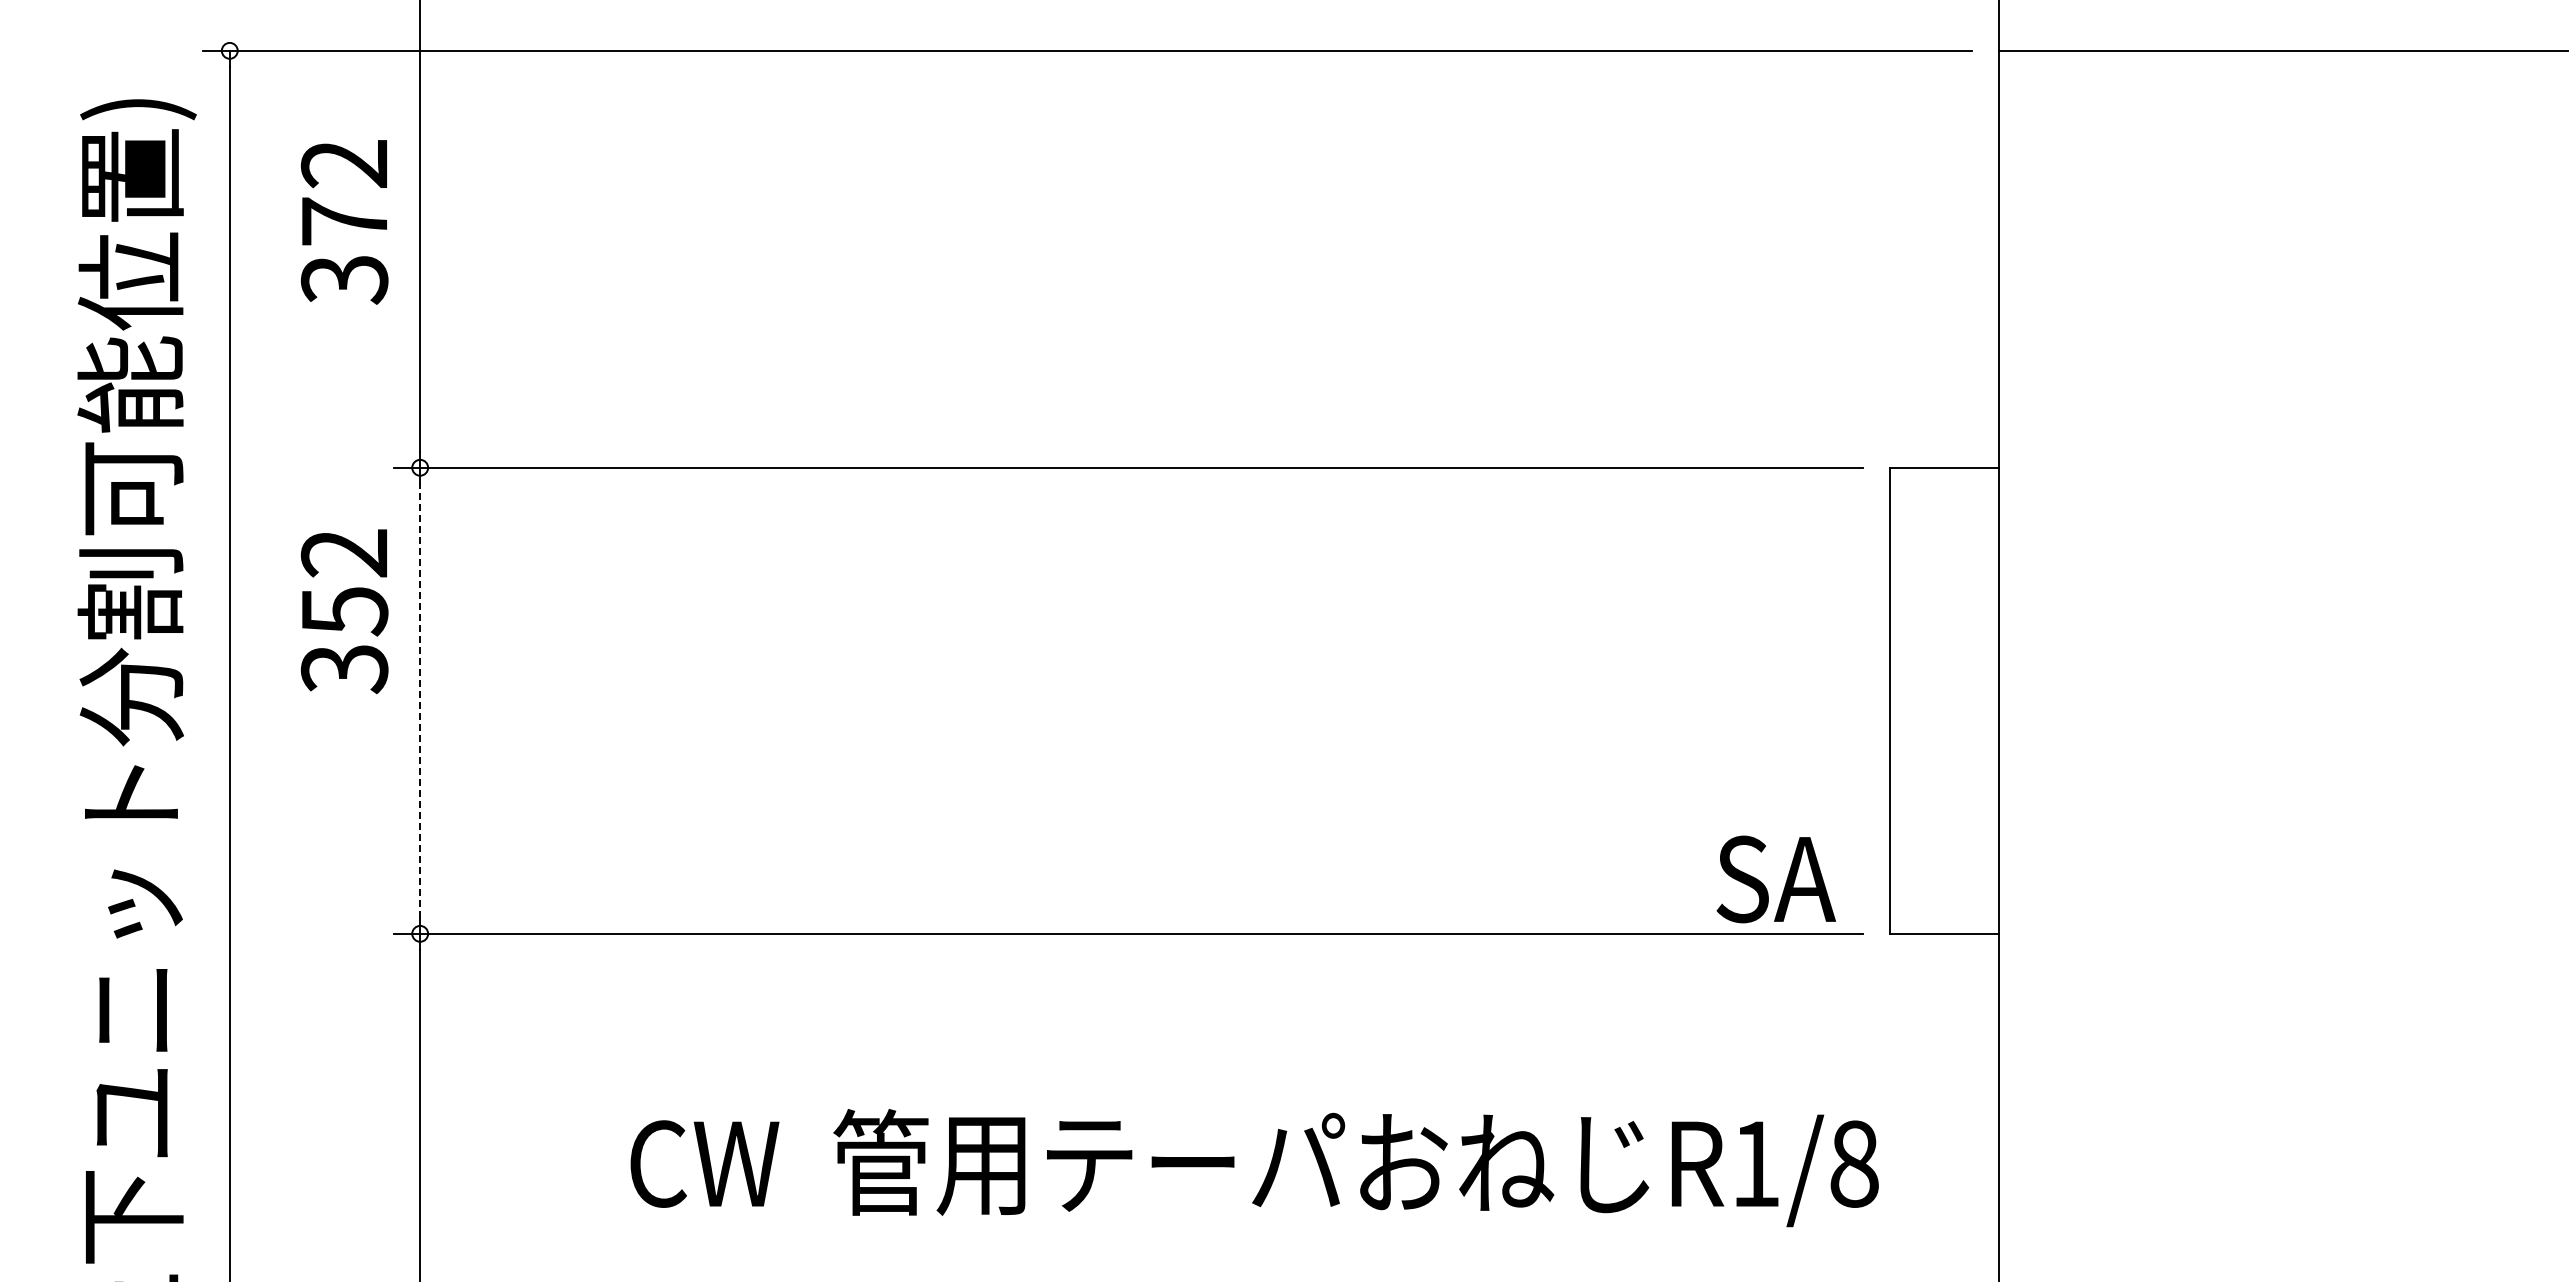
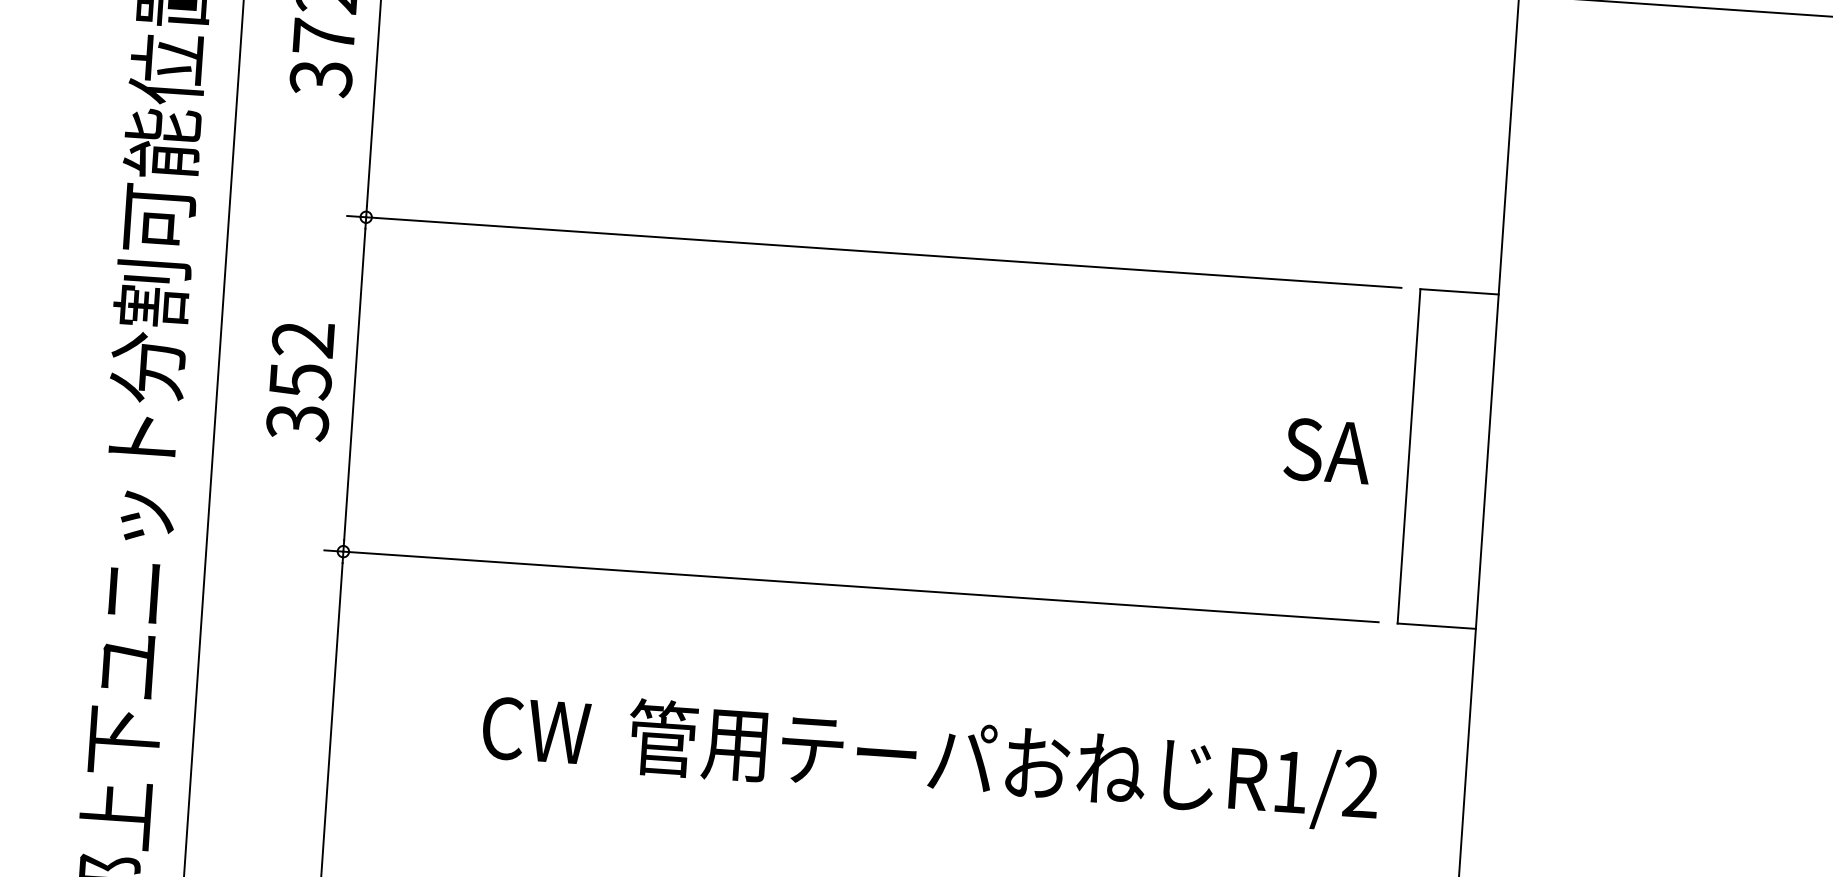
text: (344, 611) -> (300, 381), moved
line: (420, 700) -> (355, 384), dashed -> solid
text: (1776, 879) -> (1327, 451), moved
text: (1854, 1163) -> (1361, 786), R1/8 -> R1/2

